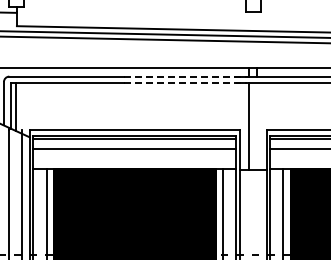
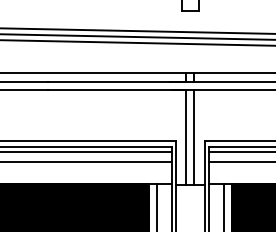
line: (186, 76) -> (116, 82), dashed -> solid
line: (185, 83) -> (115, 90), dashed -> solid
line: (256, 126) -> (193, 137), added

